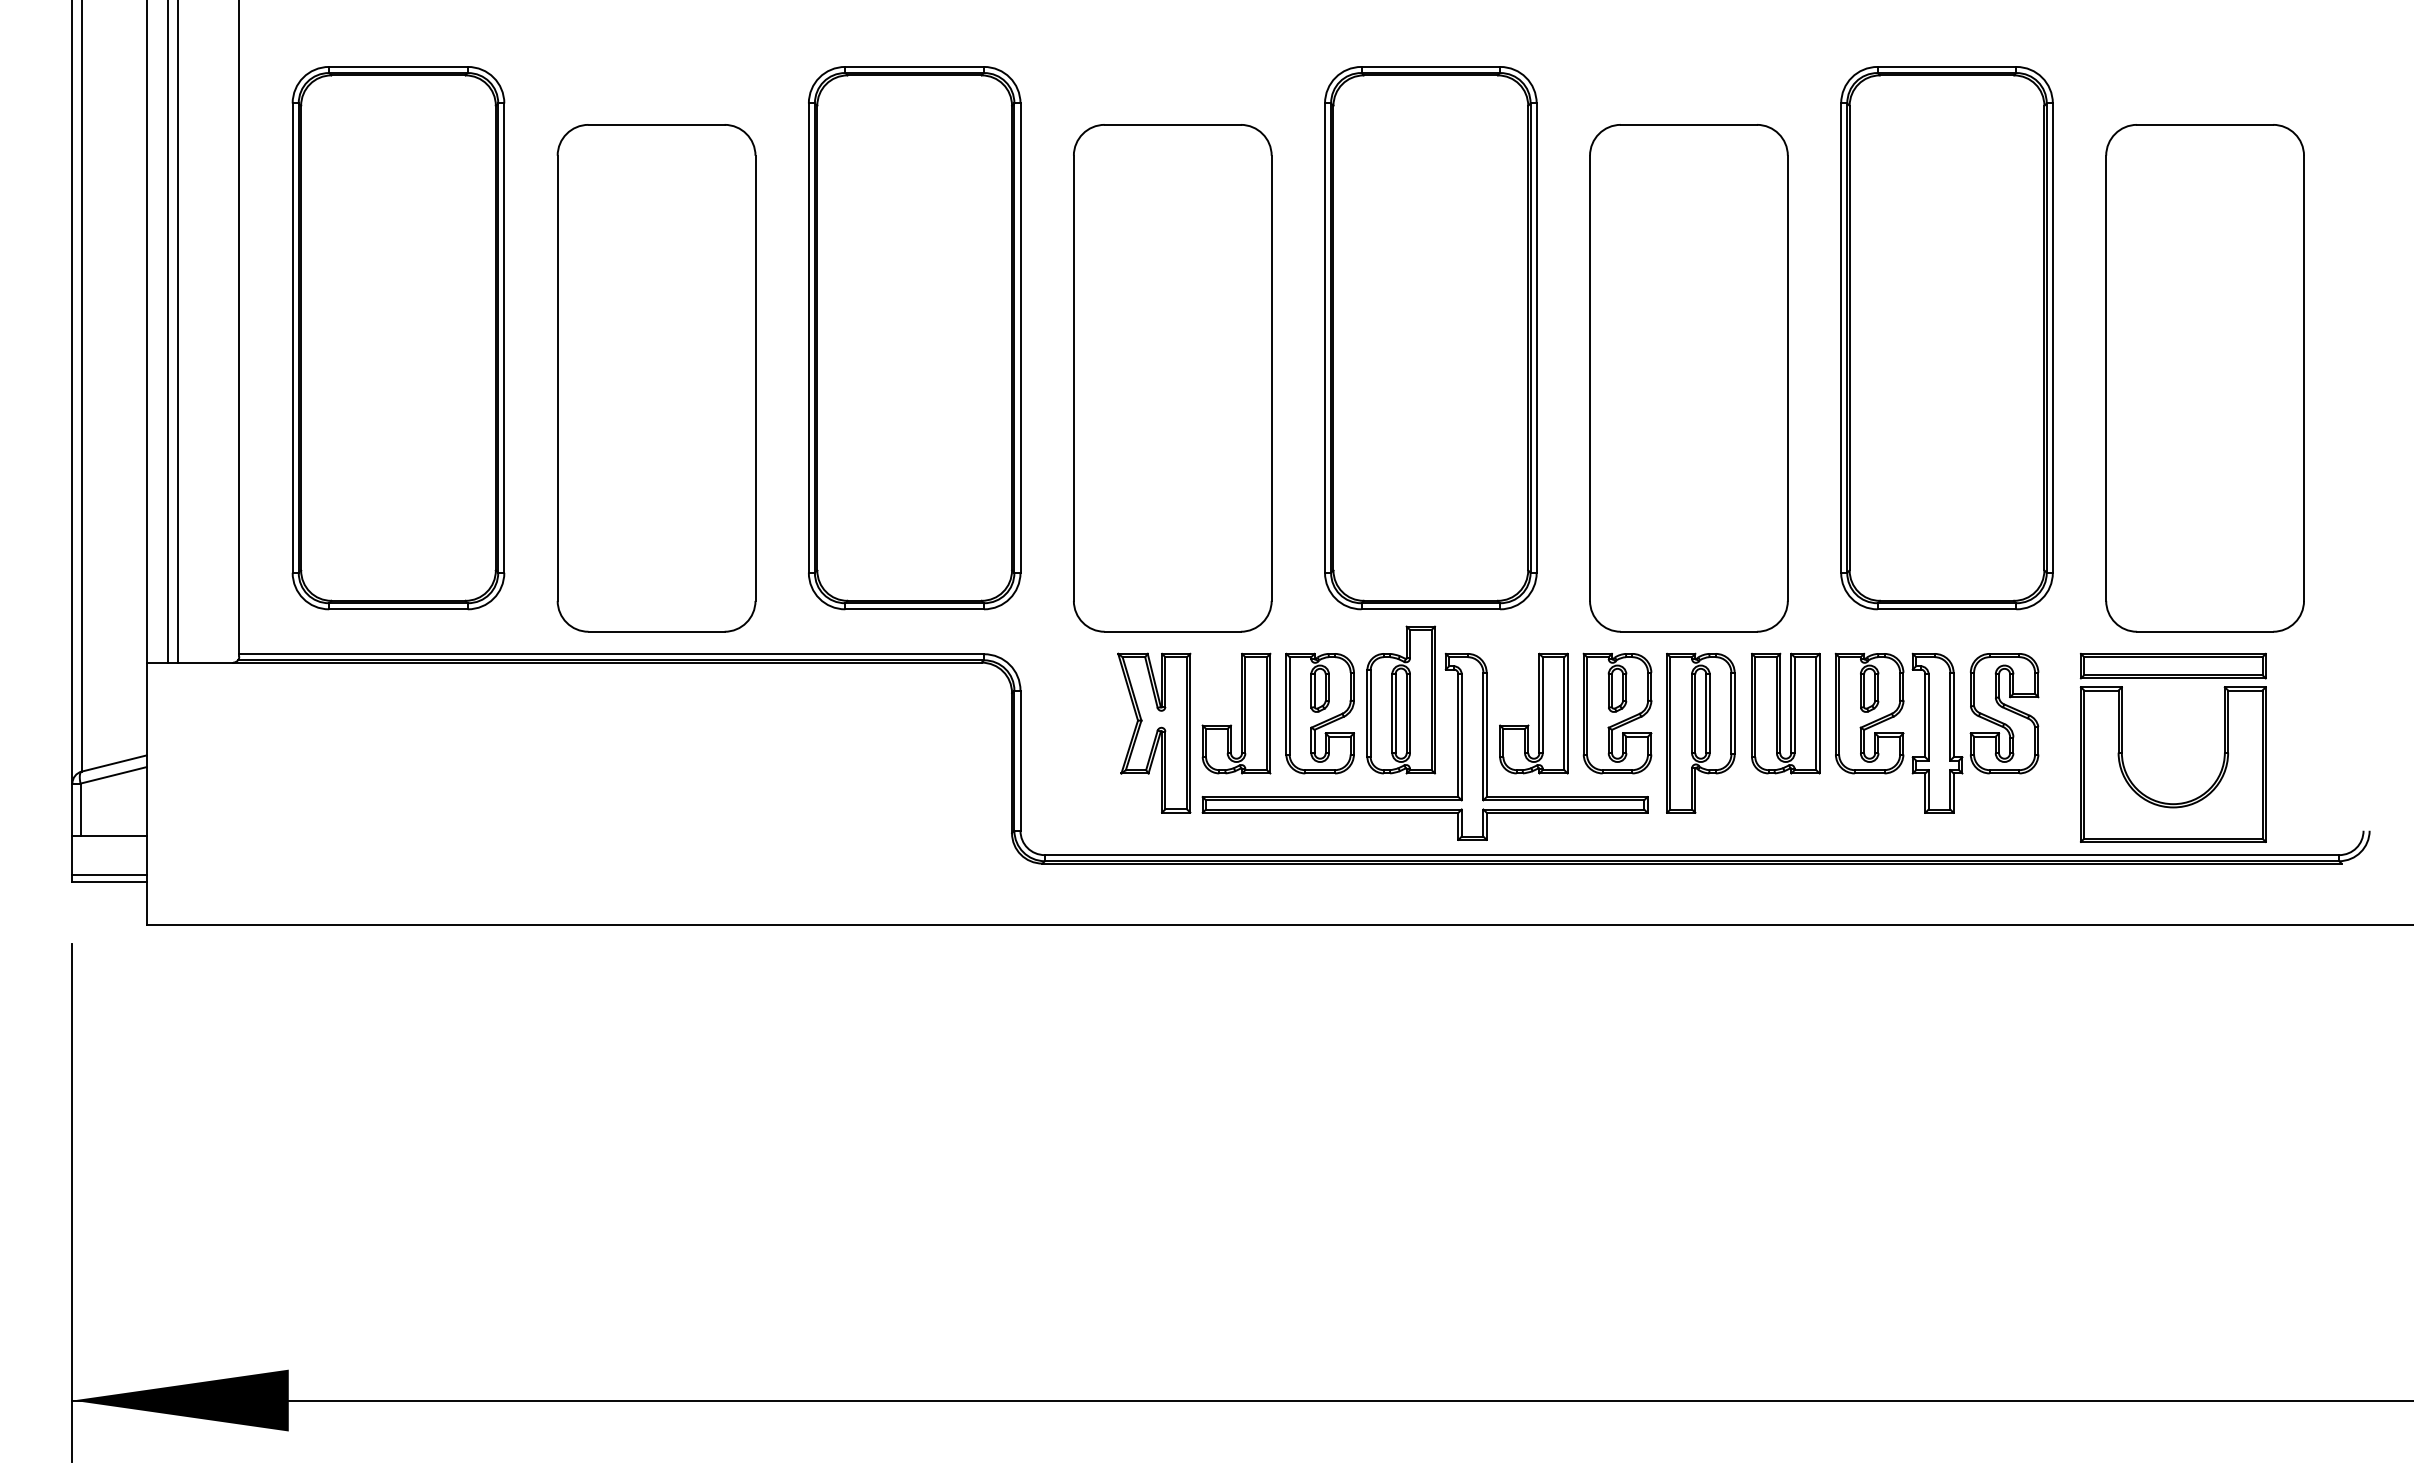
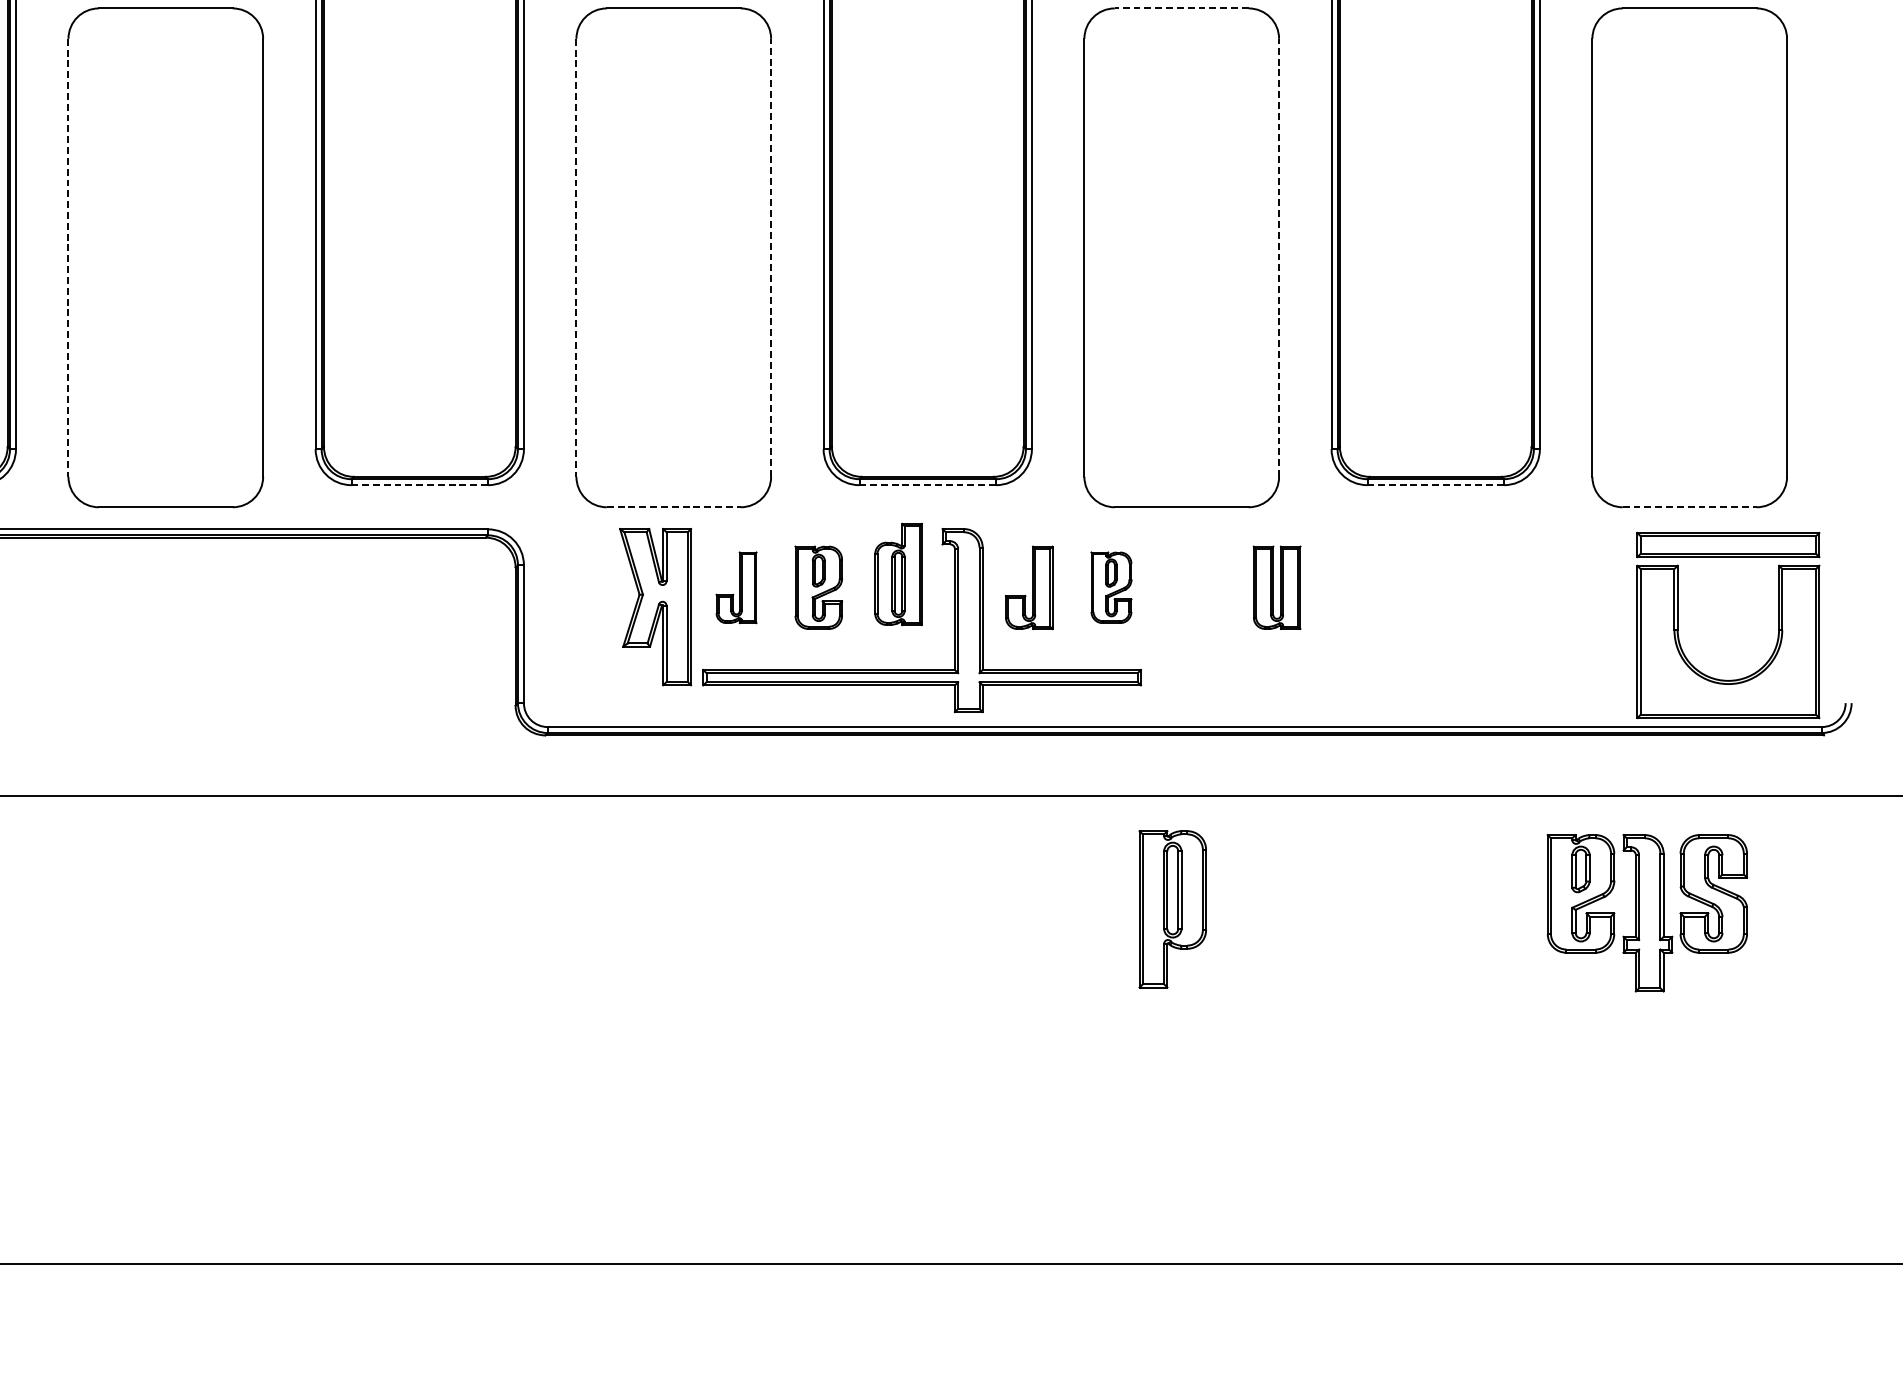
line: (1688, 124) -> (1181, 8), solid -> dashed
line: (557, 378) -> (68, 258), solid -> dashed
line: (1073, 378) -> (576, 258), solid -> dashed
line: (1271, 378) -> (770, 258), solid -> dashed
line: (1787, 378) -> (1278, 258), solid -> dashed
line: (914, 609) -> (419, 485), solid -> dashed
line: (1430, 609) -> (927, 485), solid -> dashed
line: (1946, 609) -> (1435, 485), solid -> dashed
line: (1173, 631) -> (674, 507), solid -> dashed
line: (2205, 631) -> (1690, 507), solid -> dashed
part: (1400, 699) -> (897, 573), size x0.7
part: (1236, 713) -> (736, 587), size x0.6
part: (1319, 713) -> (818, 587), size x0.7
part: (1533, 713) -> (1028, 587), size x0.7
part: (1617, 713) -> (1111, 587), size x0.6
part: (1785, 713) -> (1276, 587), size x0.7
part: (1700, 732) -> (1172, 908), moved
part: (1936, 732) -> (1646, 912), moved
part: (2122, 747) -> (1678, 625), moved

